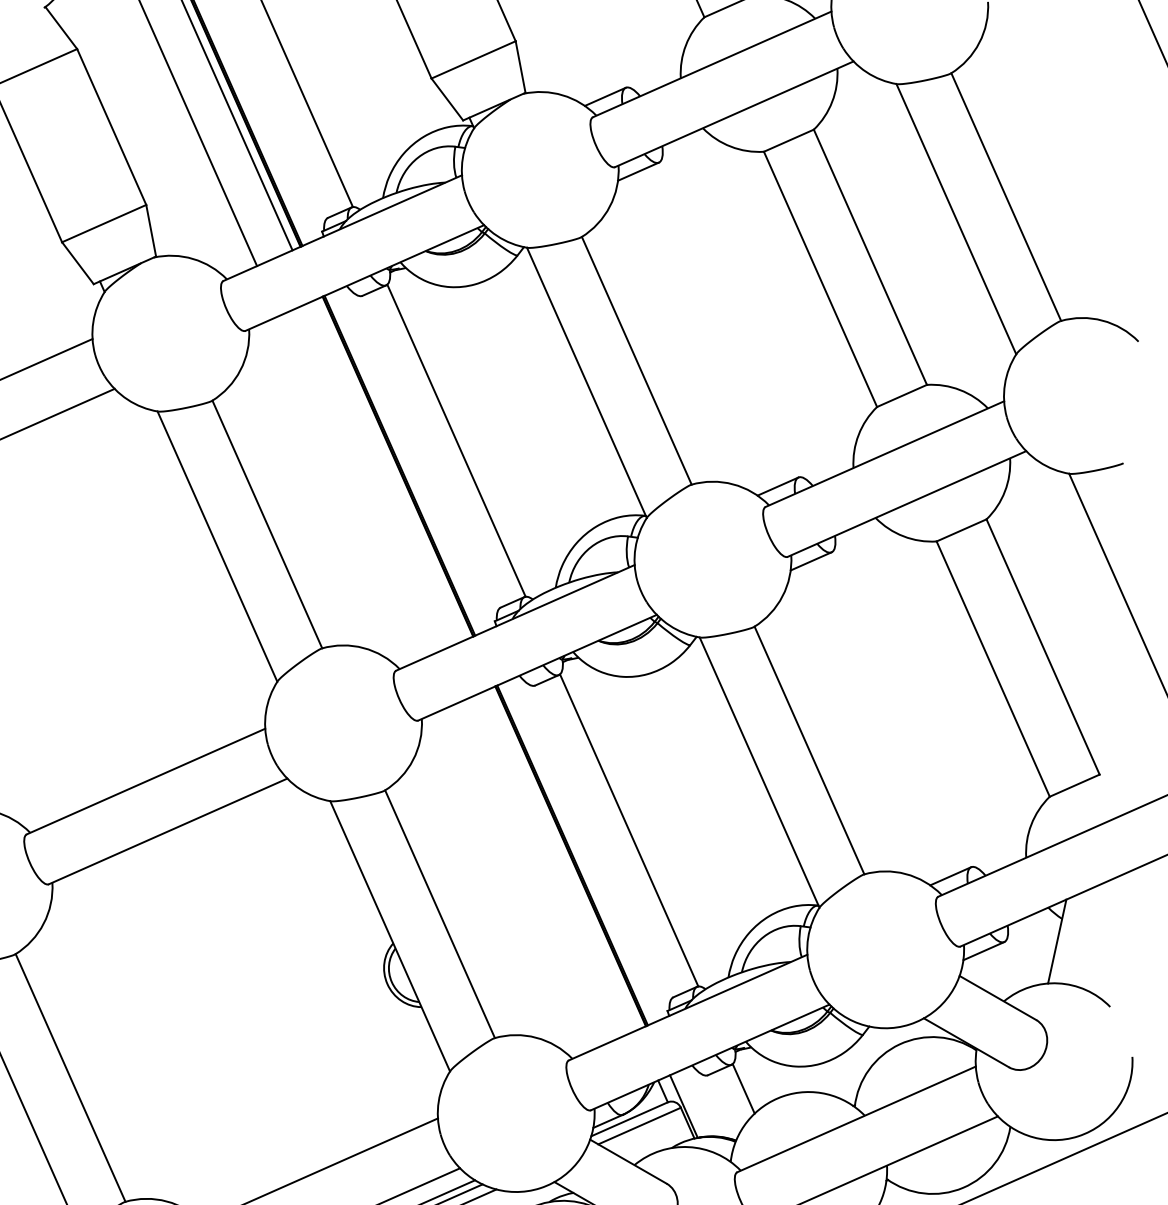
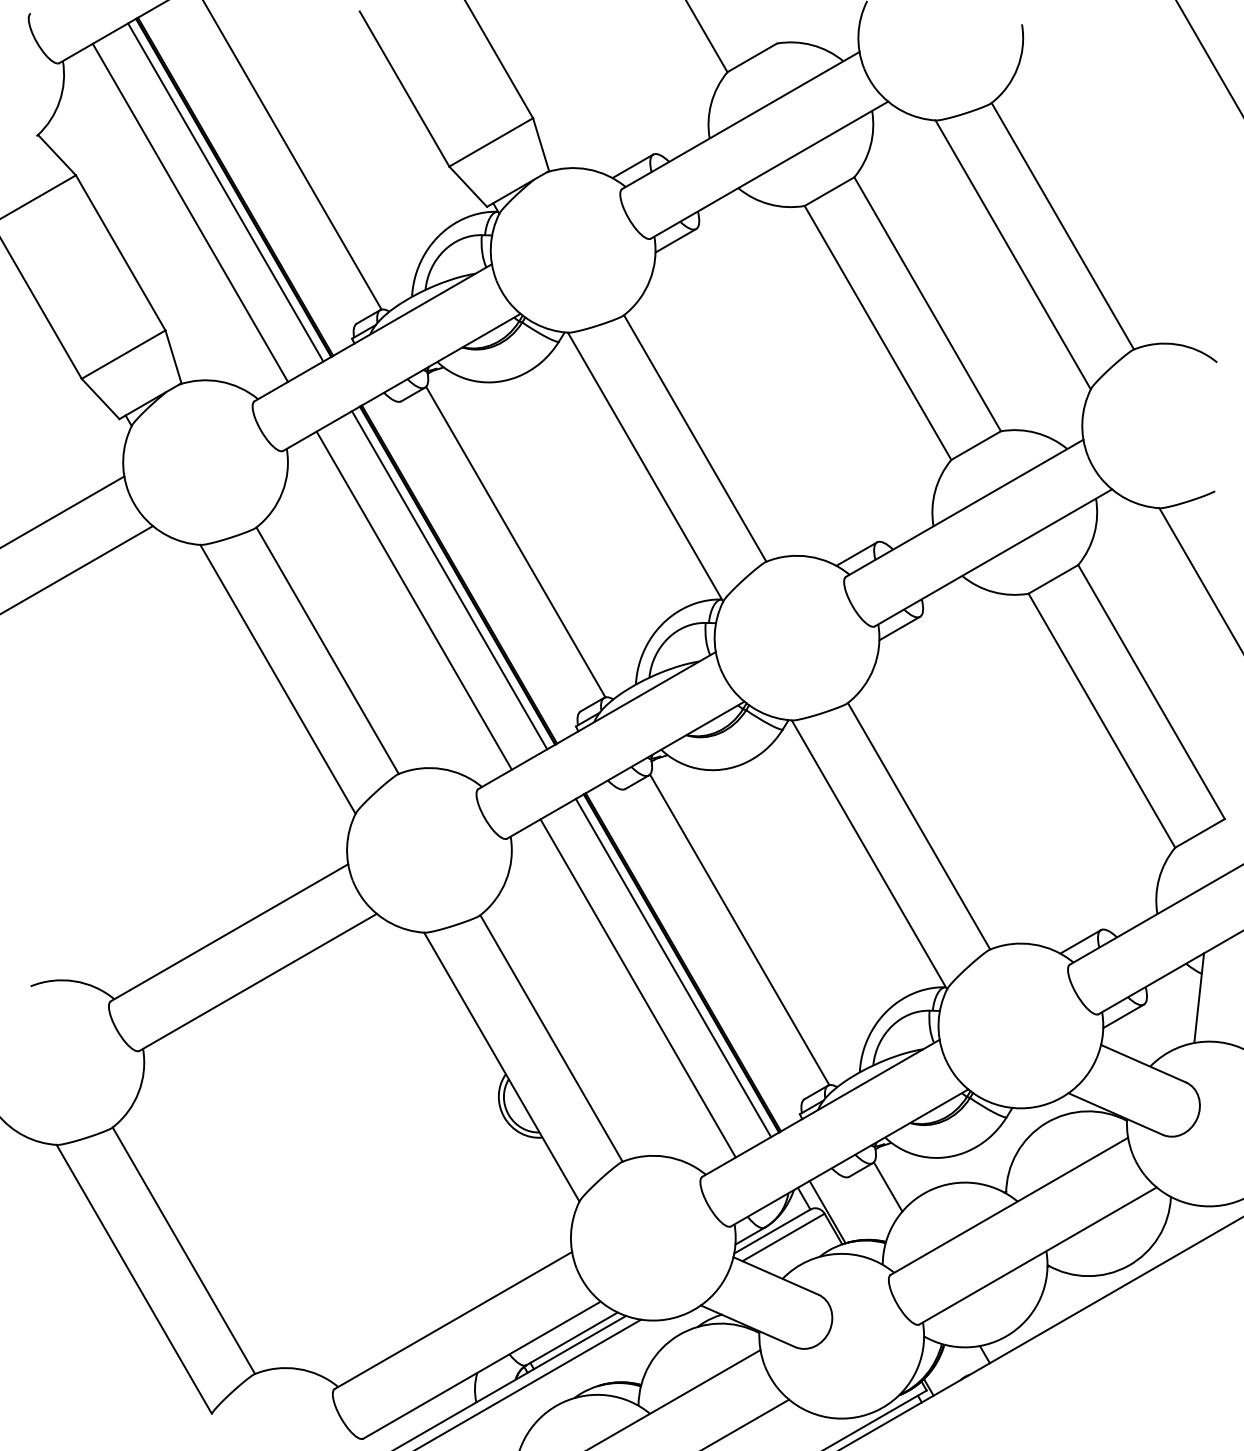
line: (389, 470) -> (449, 580), added
line: (353, 485) -> (413, 600), added
line: (562, 859) -> (673, 967), added
line: (526, 875) -> (637, 988), added

